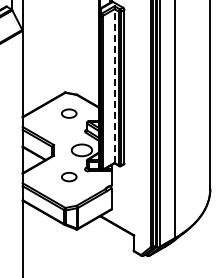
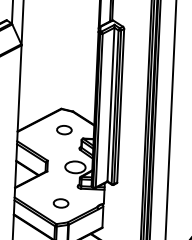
line: (114, 86) -> (110, 105), dashed -> solid
part: (69, 177) -> (61, 203), moved

